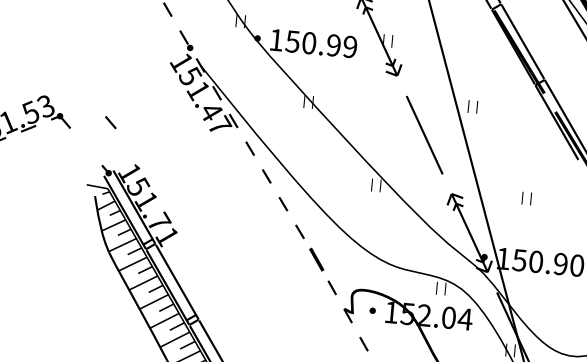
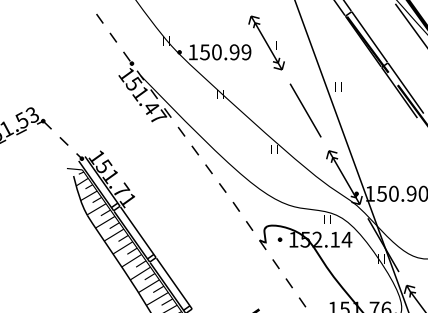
line: (110, 122) -> (63, 141), moved
part: (315, 259) -> (235, 206), size x0.62
text: (449, 317) -> (335, 239), 152.04 -> 152.14

